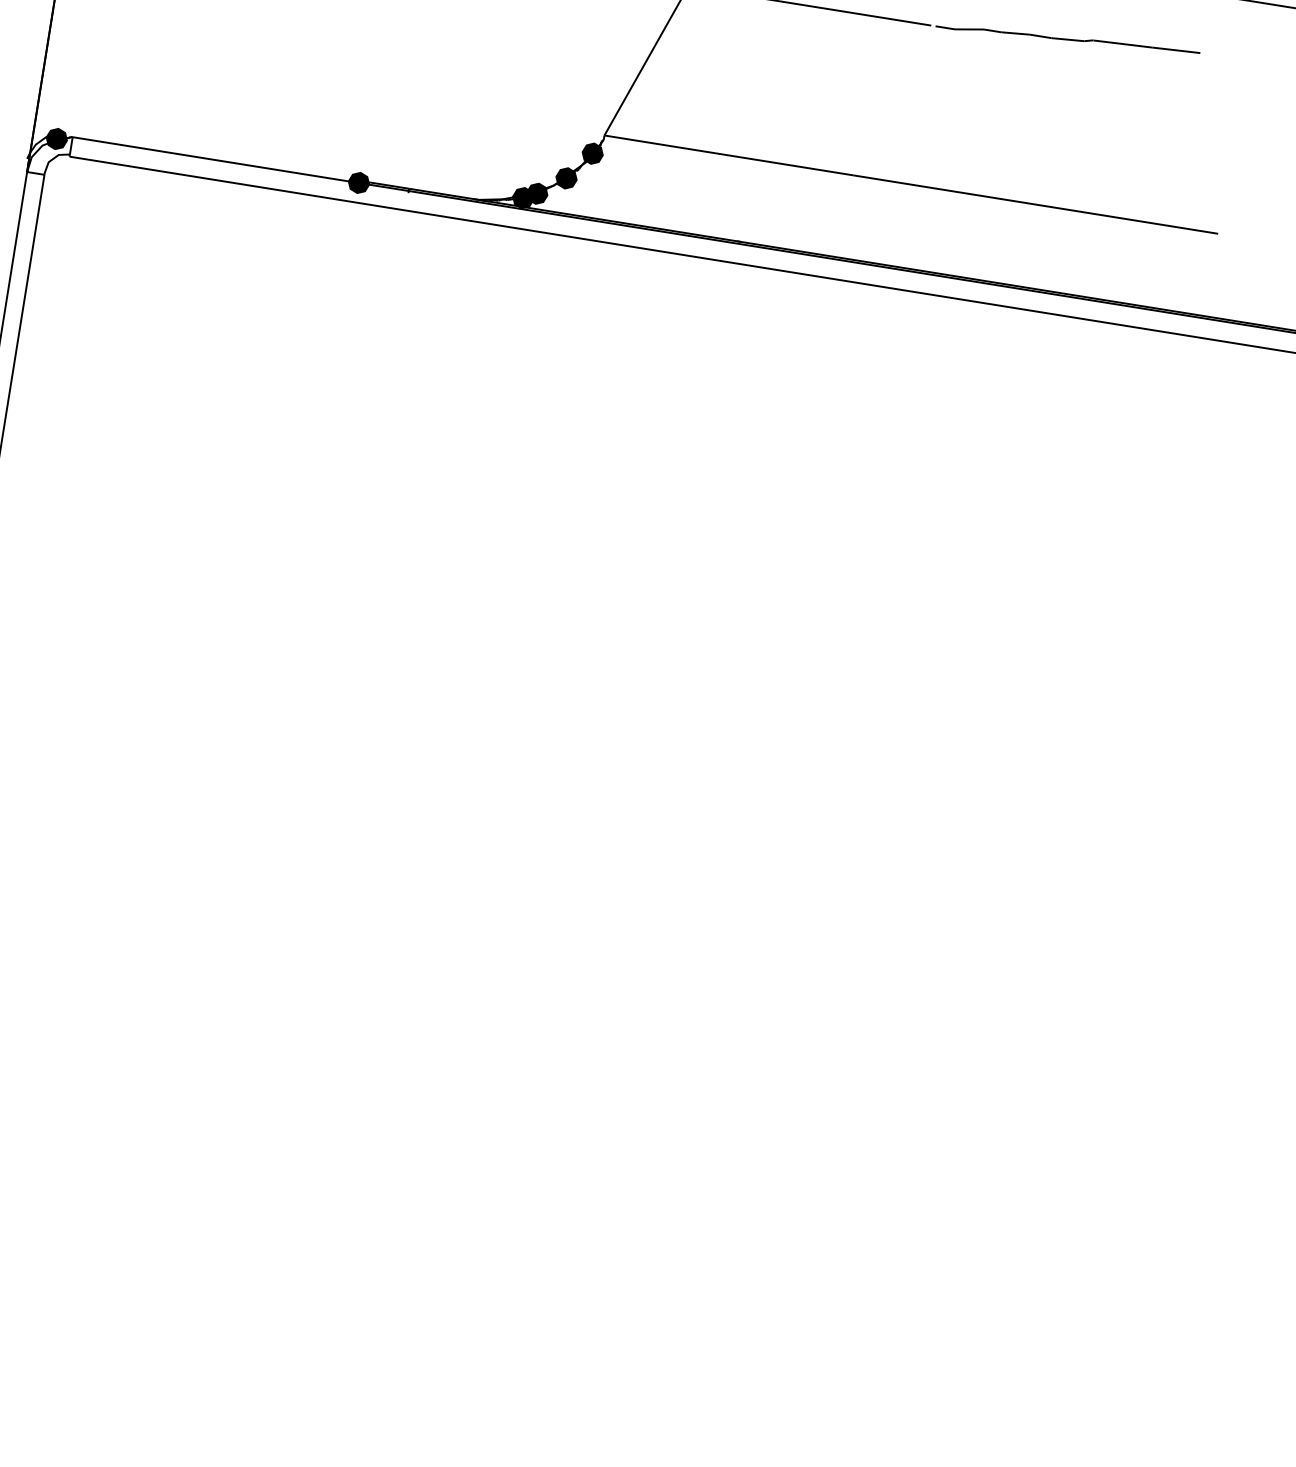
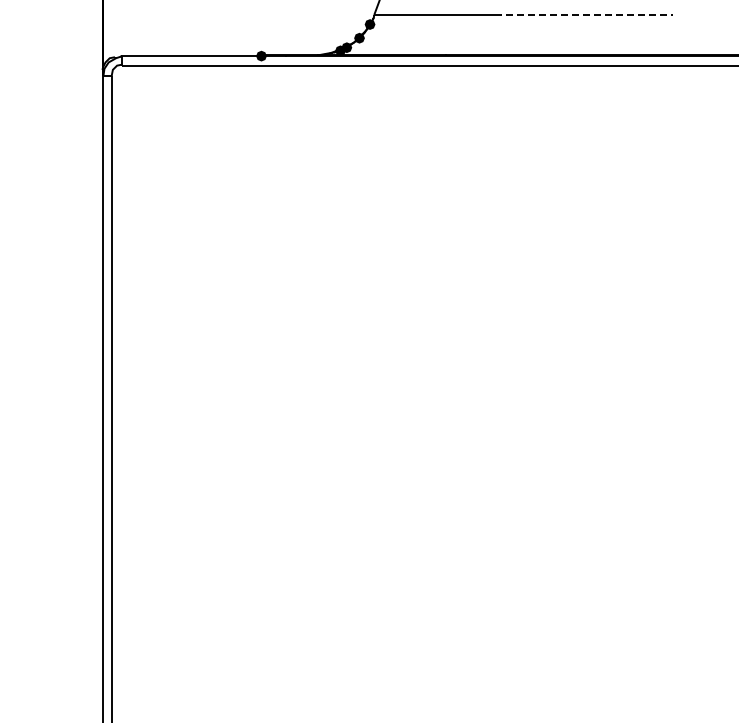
fill: (56, 137) -> (114, 57), removed
line: (1036, 205) -> (584, 15), solid -> dashed

